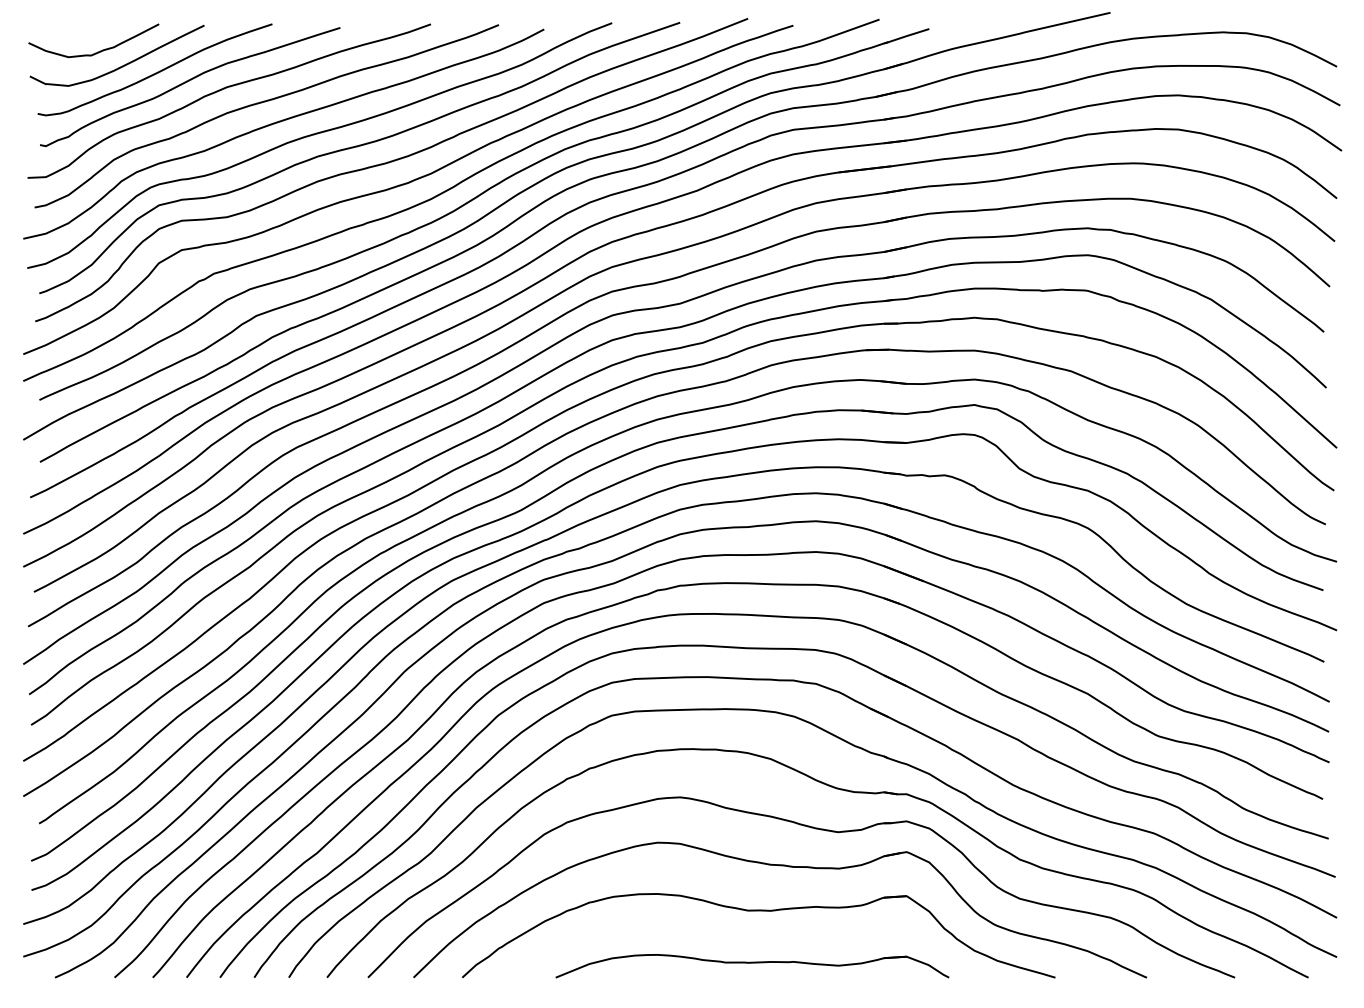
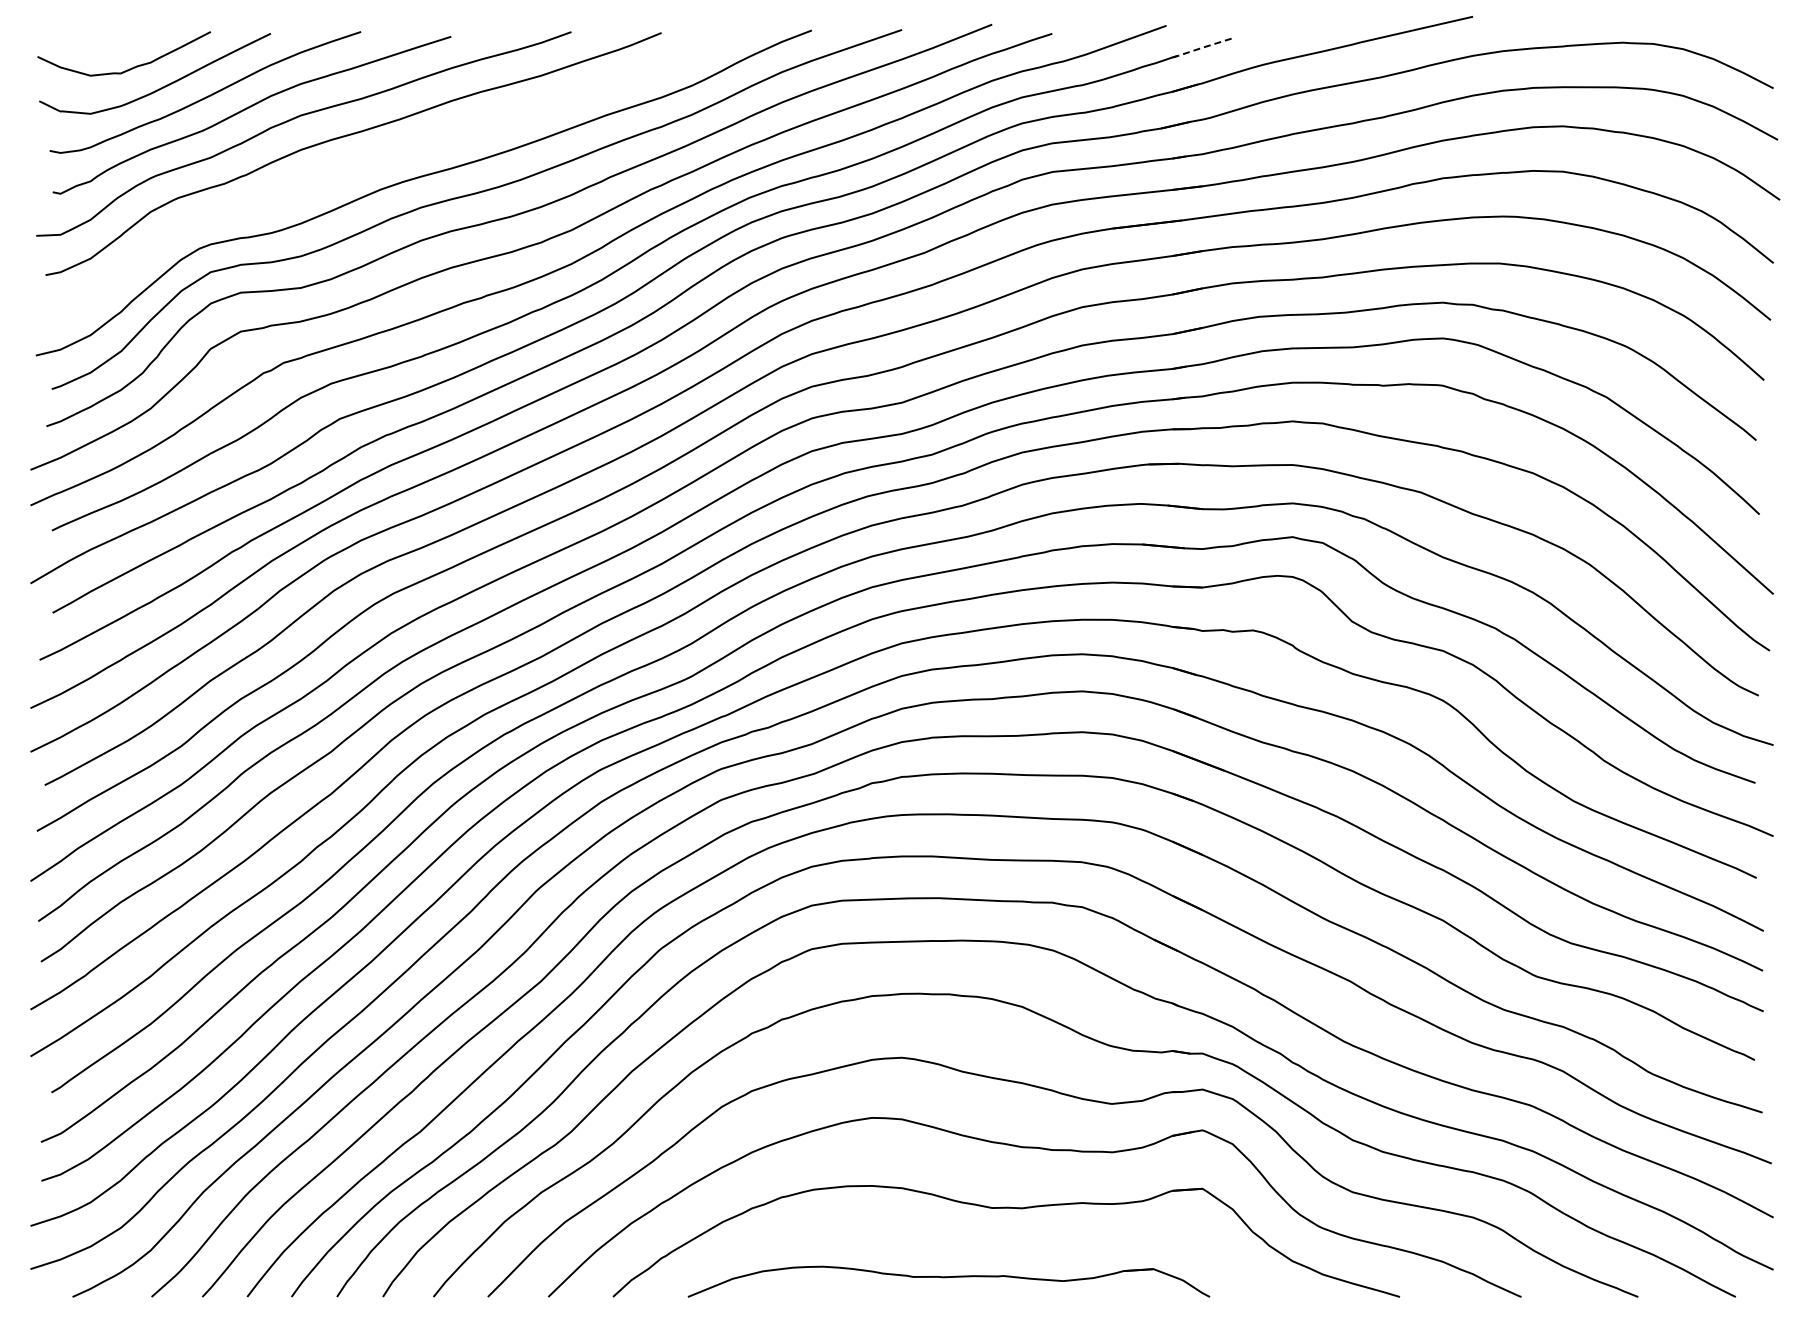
line: (906, 35) -> (1202, 47), solid -> dashed
curve: (279, 122) -> (370, 162), removed
part: (752, 966) -> (948, 1281), moved

